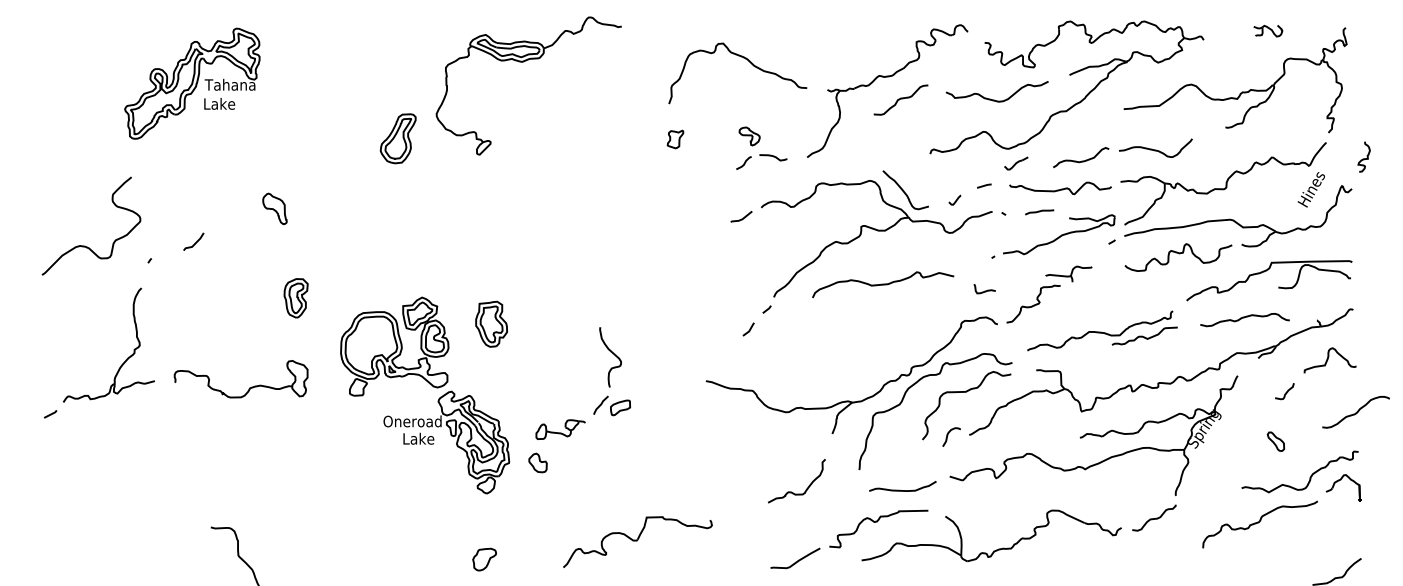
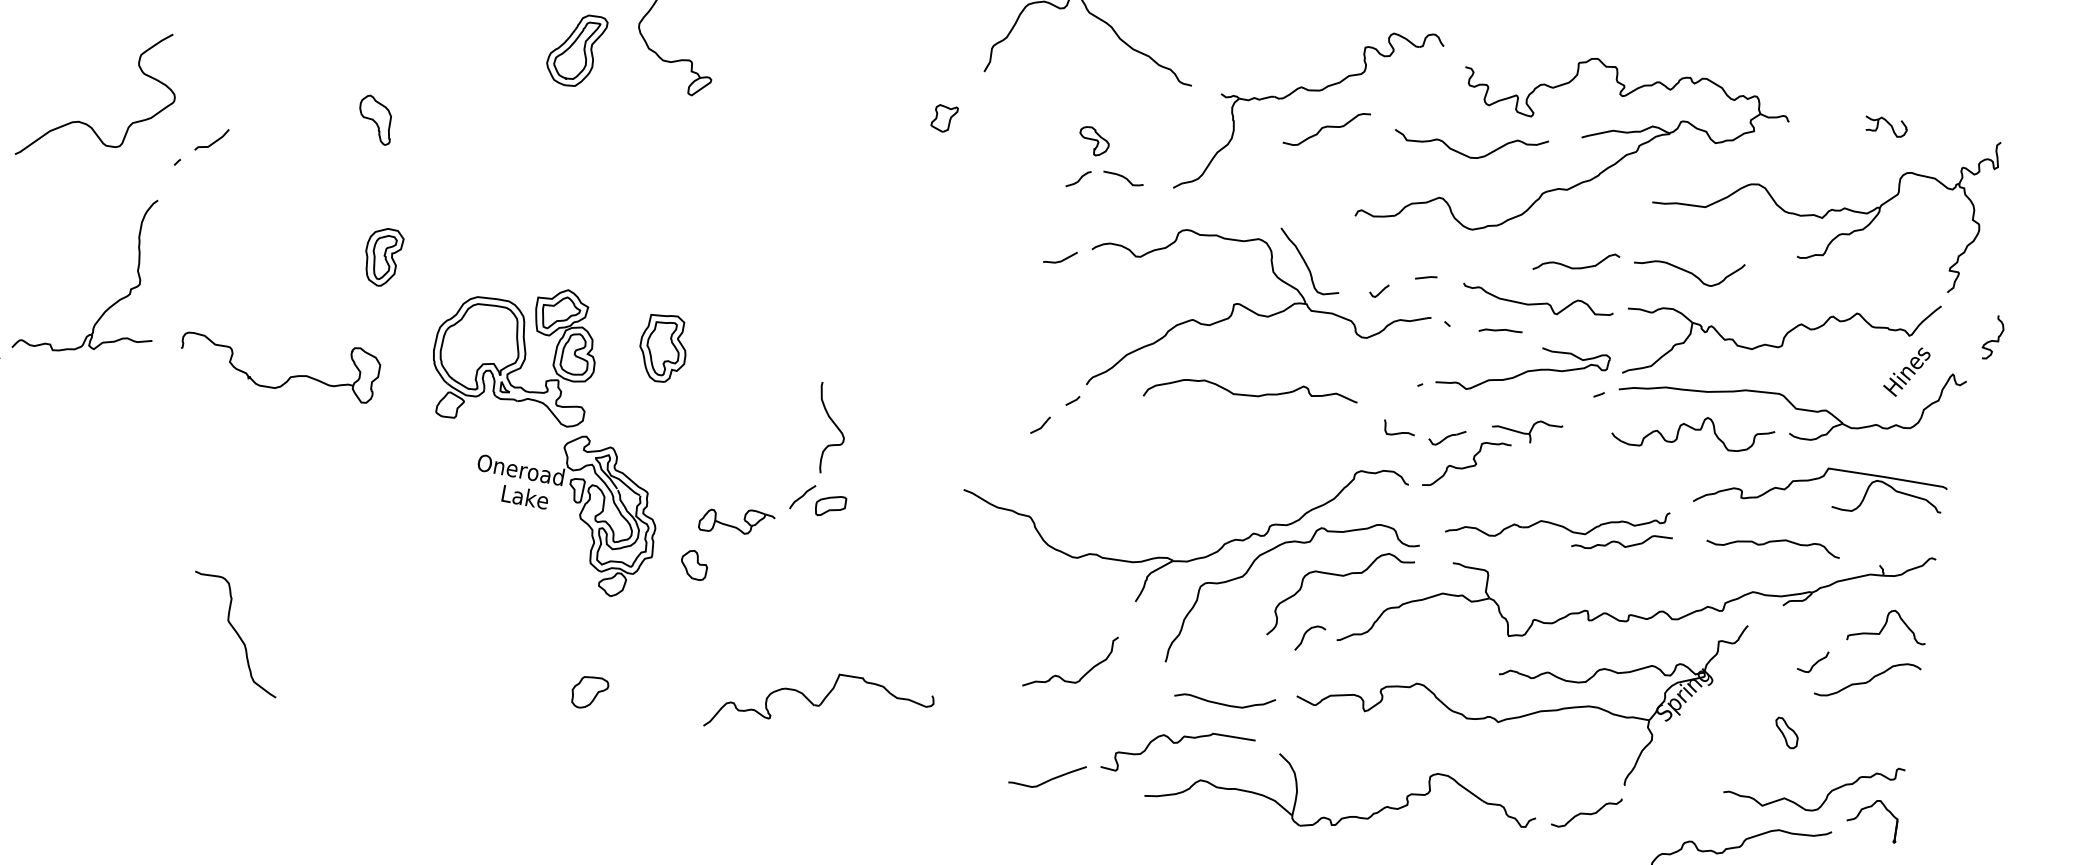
part: (675, 139) -> (944, 118), moved
part: (1016, 163) -> (1447, 437), moved
curve: (195, 242) -> (214, 141), moved
curve: (1355, 412) -> (1866, 680), moved

